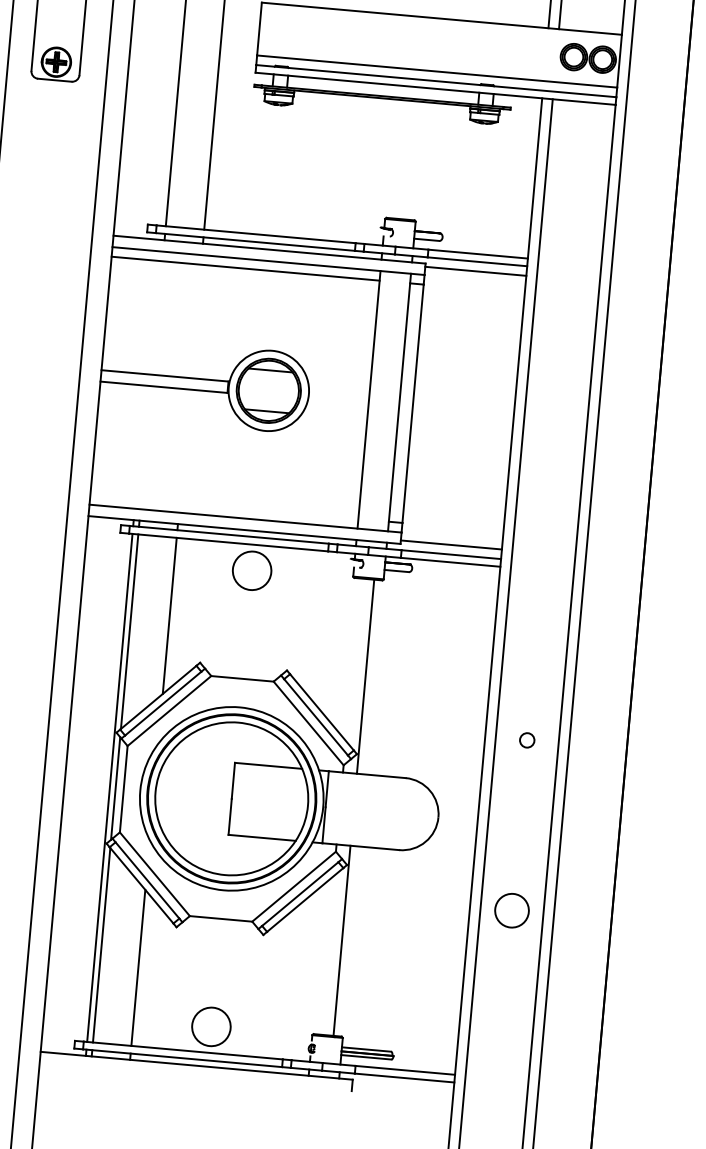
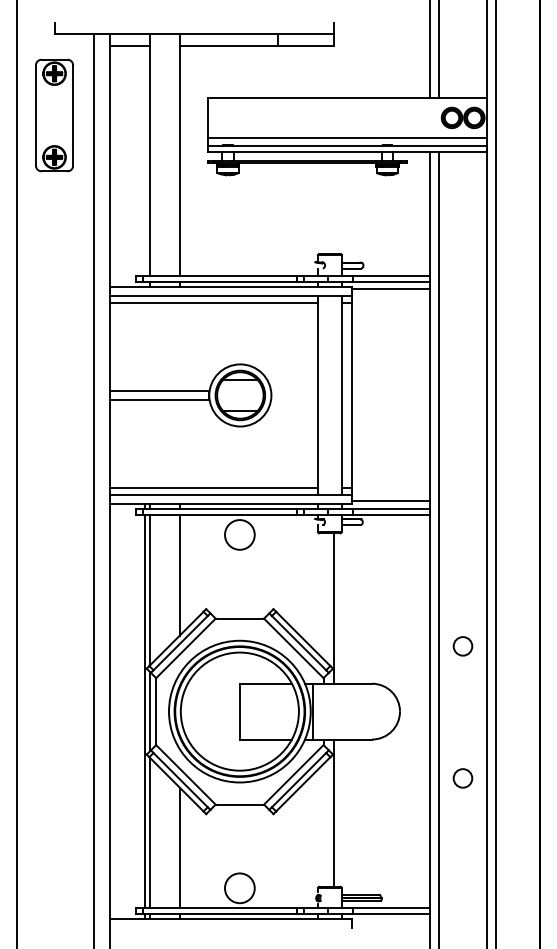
line: (224, 506) -> (214, 487), added
circle: (526, 740) -> (462, 646), size x1.67
circle: (511, 910) -> (462, 778), size x0.71

